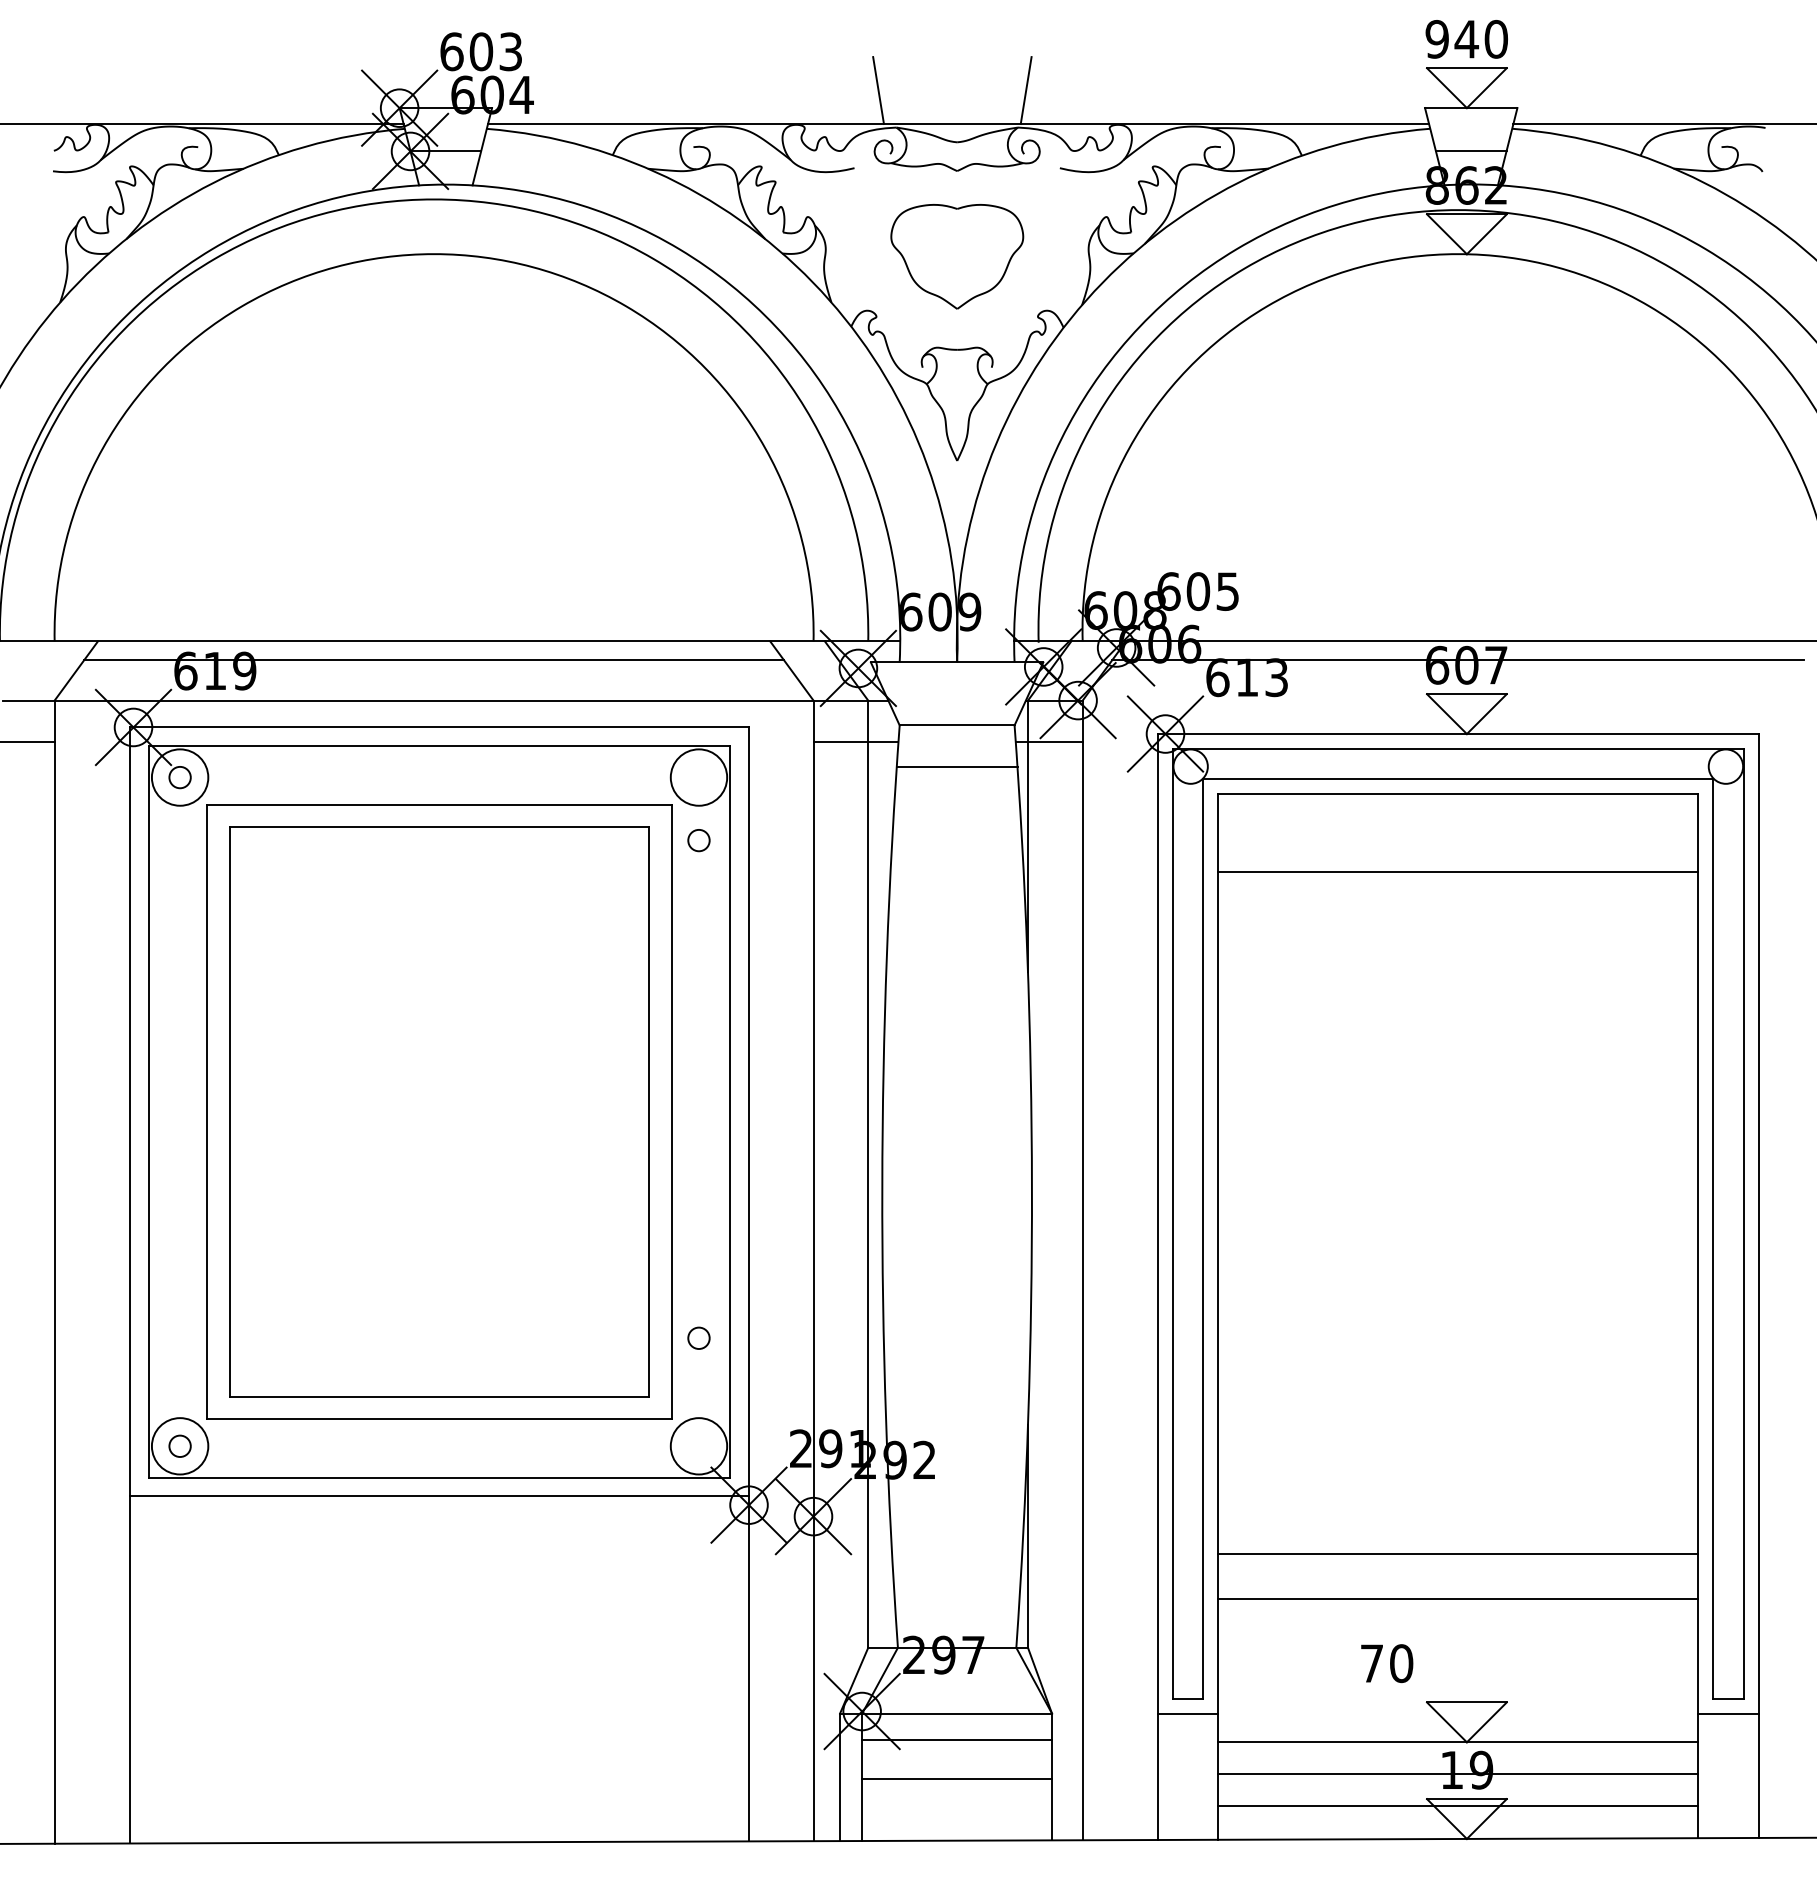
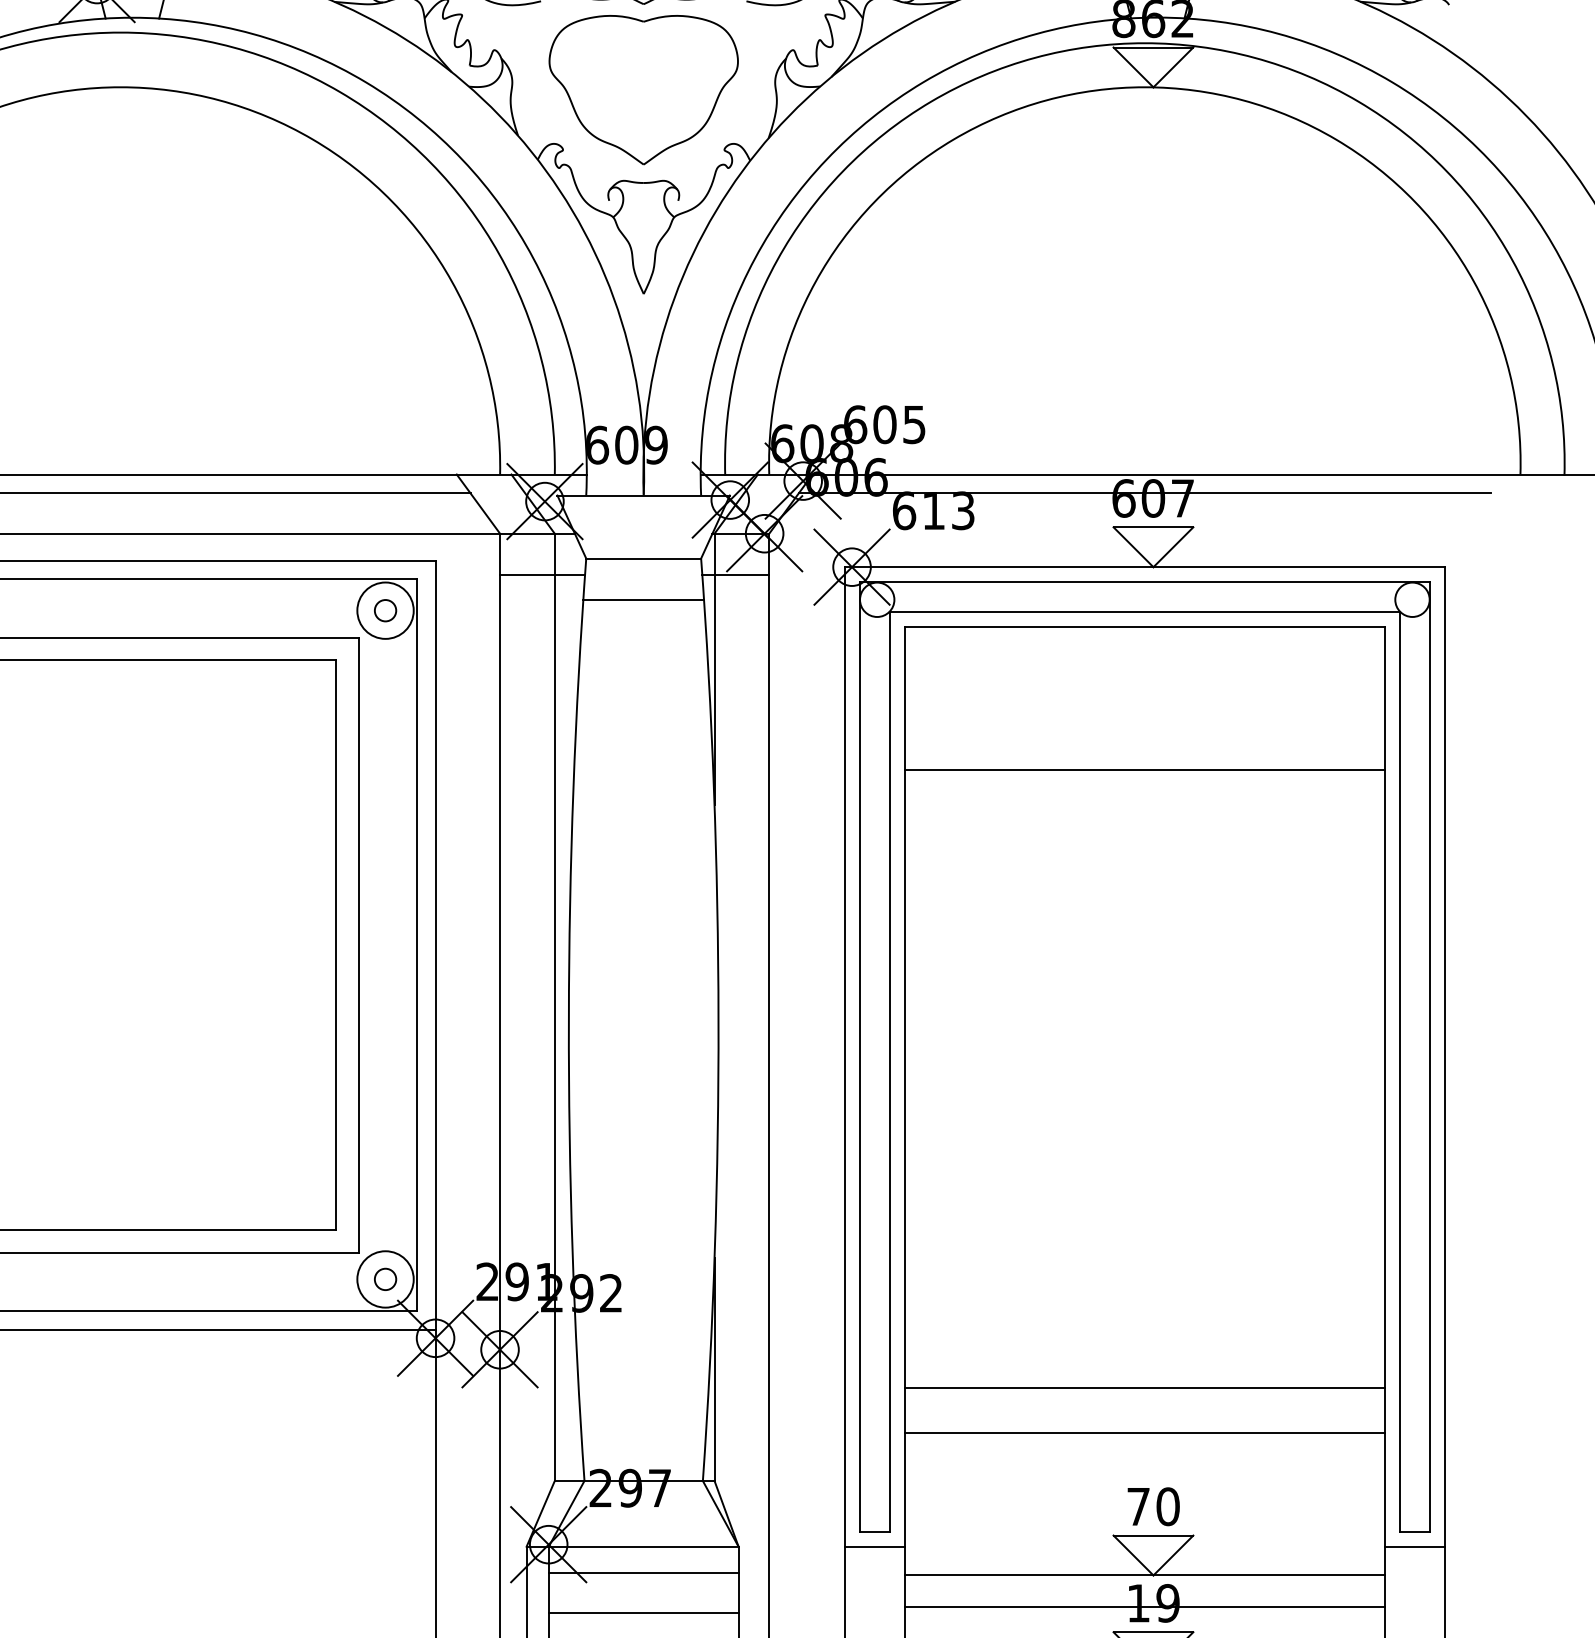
part: (957, 256) -> (644, 89), size x1.43
circle: (698, 840) -> (385, 610), moved
line: (1458, 872) -> (1145, 769), moved
circle: (698, 1337) -> (385, 1278), moved
text: (1387, 1663) -> (1154, 1506), moved

